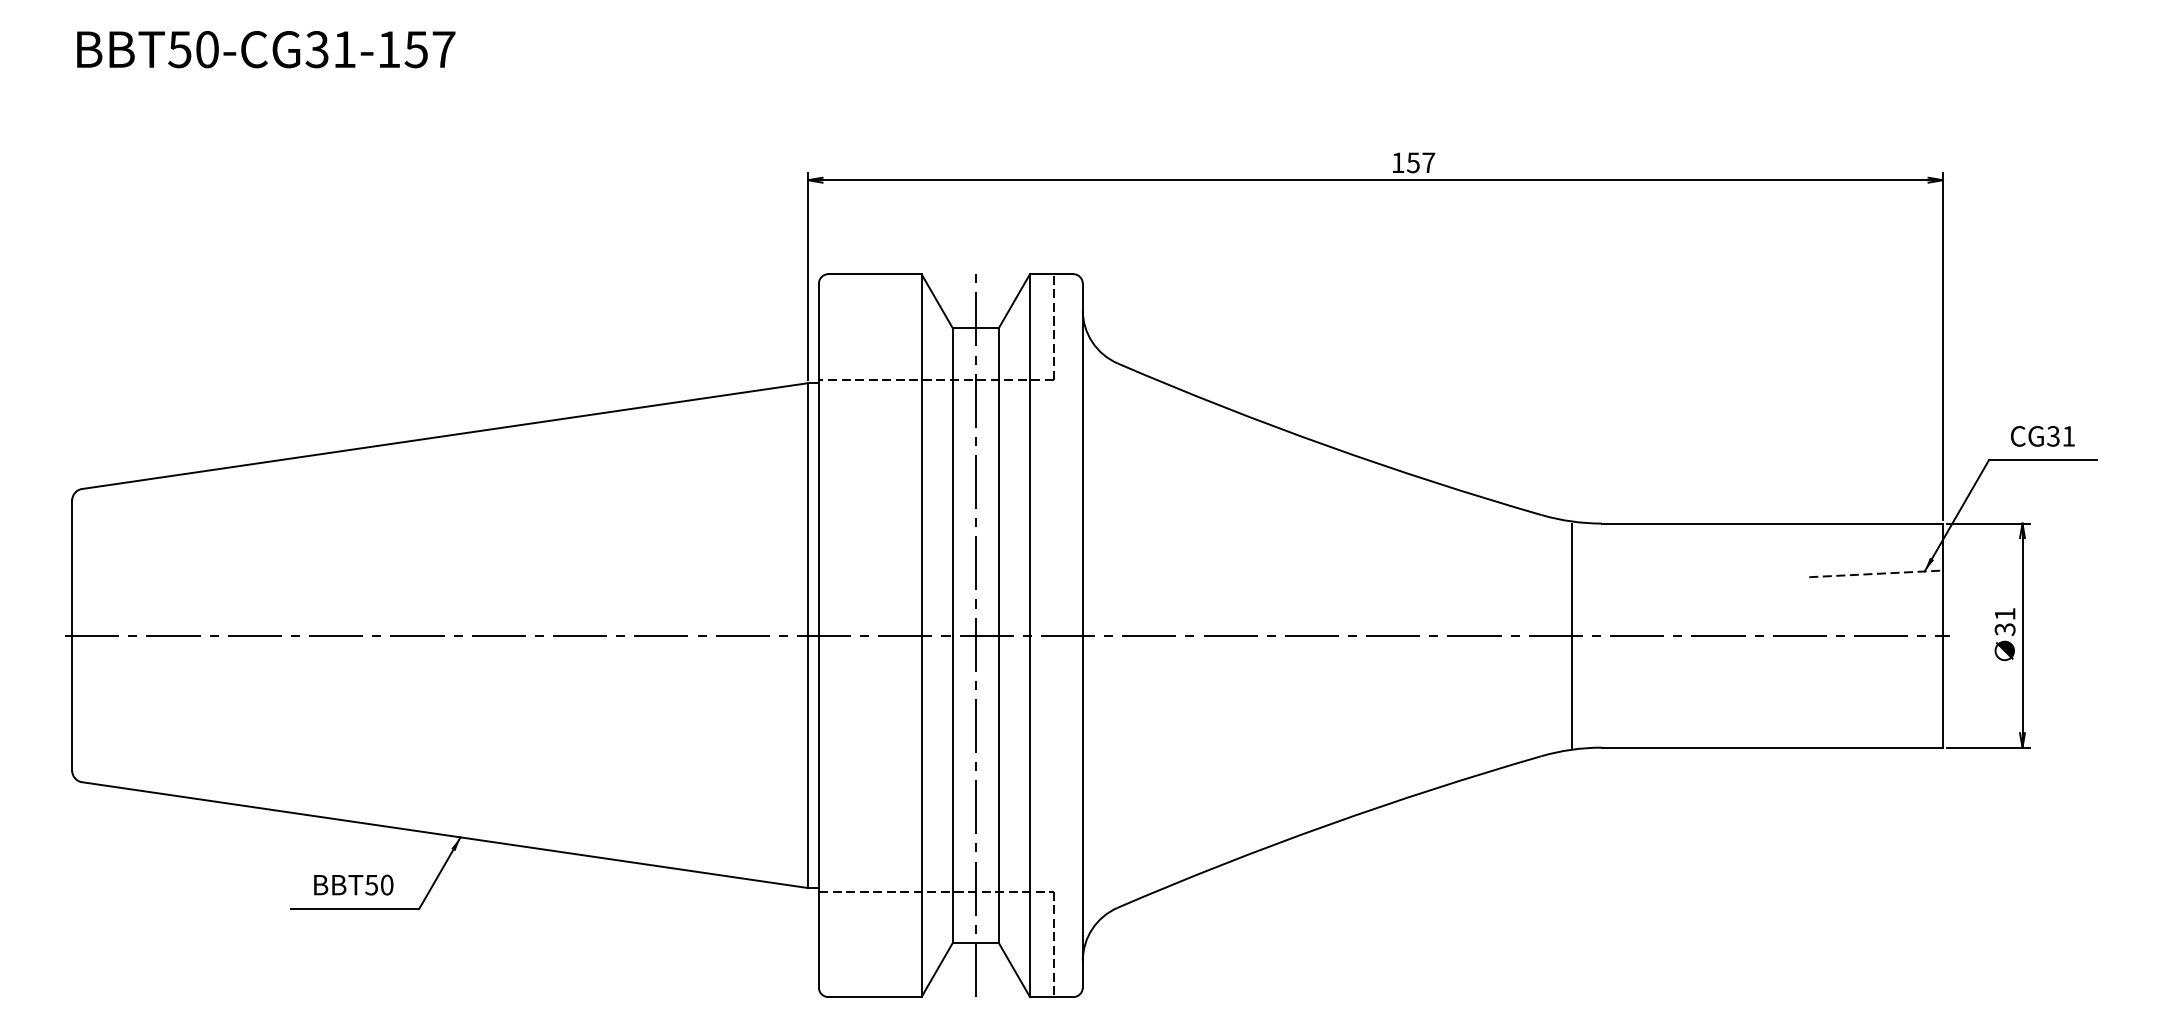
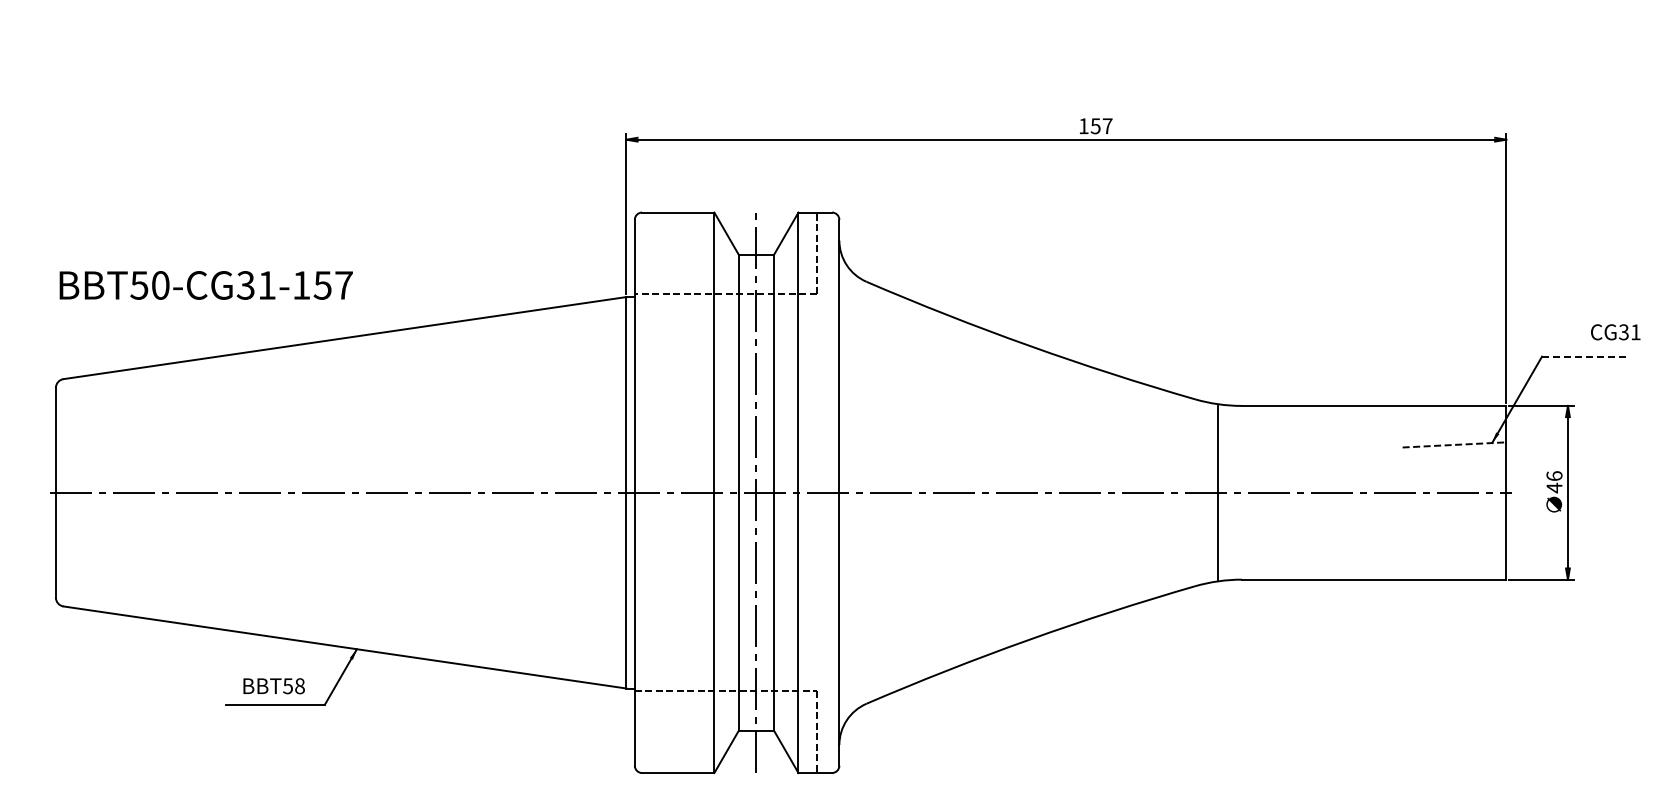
text: (265, 49) -> (205, 285), moved
text: (2042, 436) -> (1615, 332), moved
line: (2042, 459) -> (1583, 356), solid -> dashed
text: (2005, 622) -> (1554, 482), 31 -> 46
text: (386, 884) -> (299, 685), BBT50 -> BBT58

